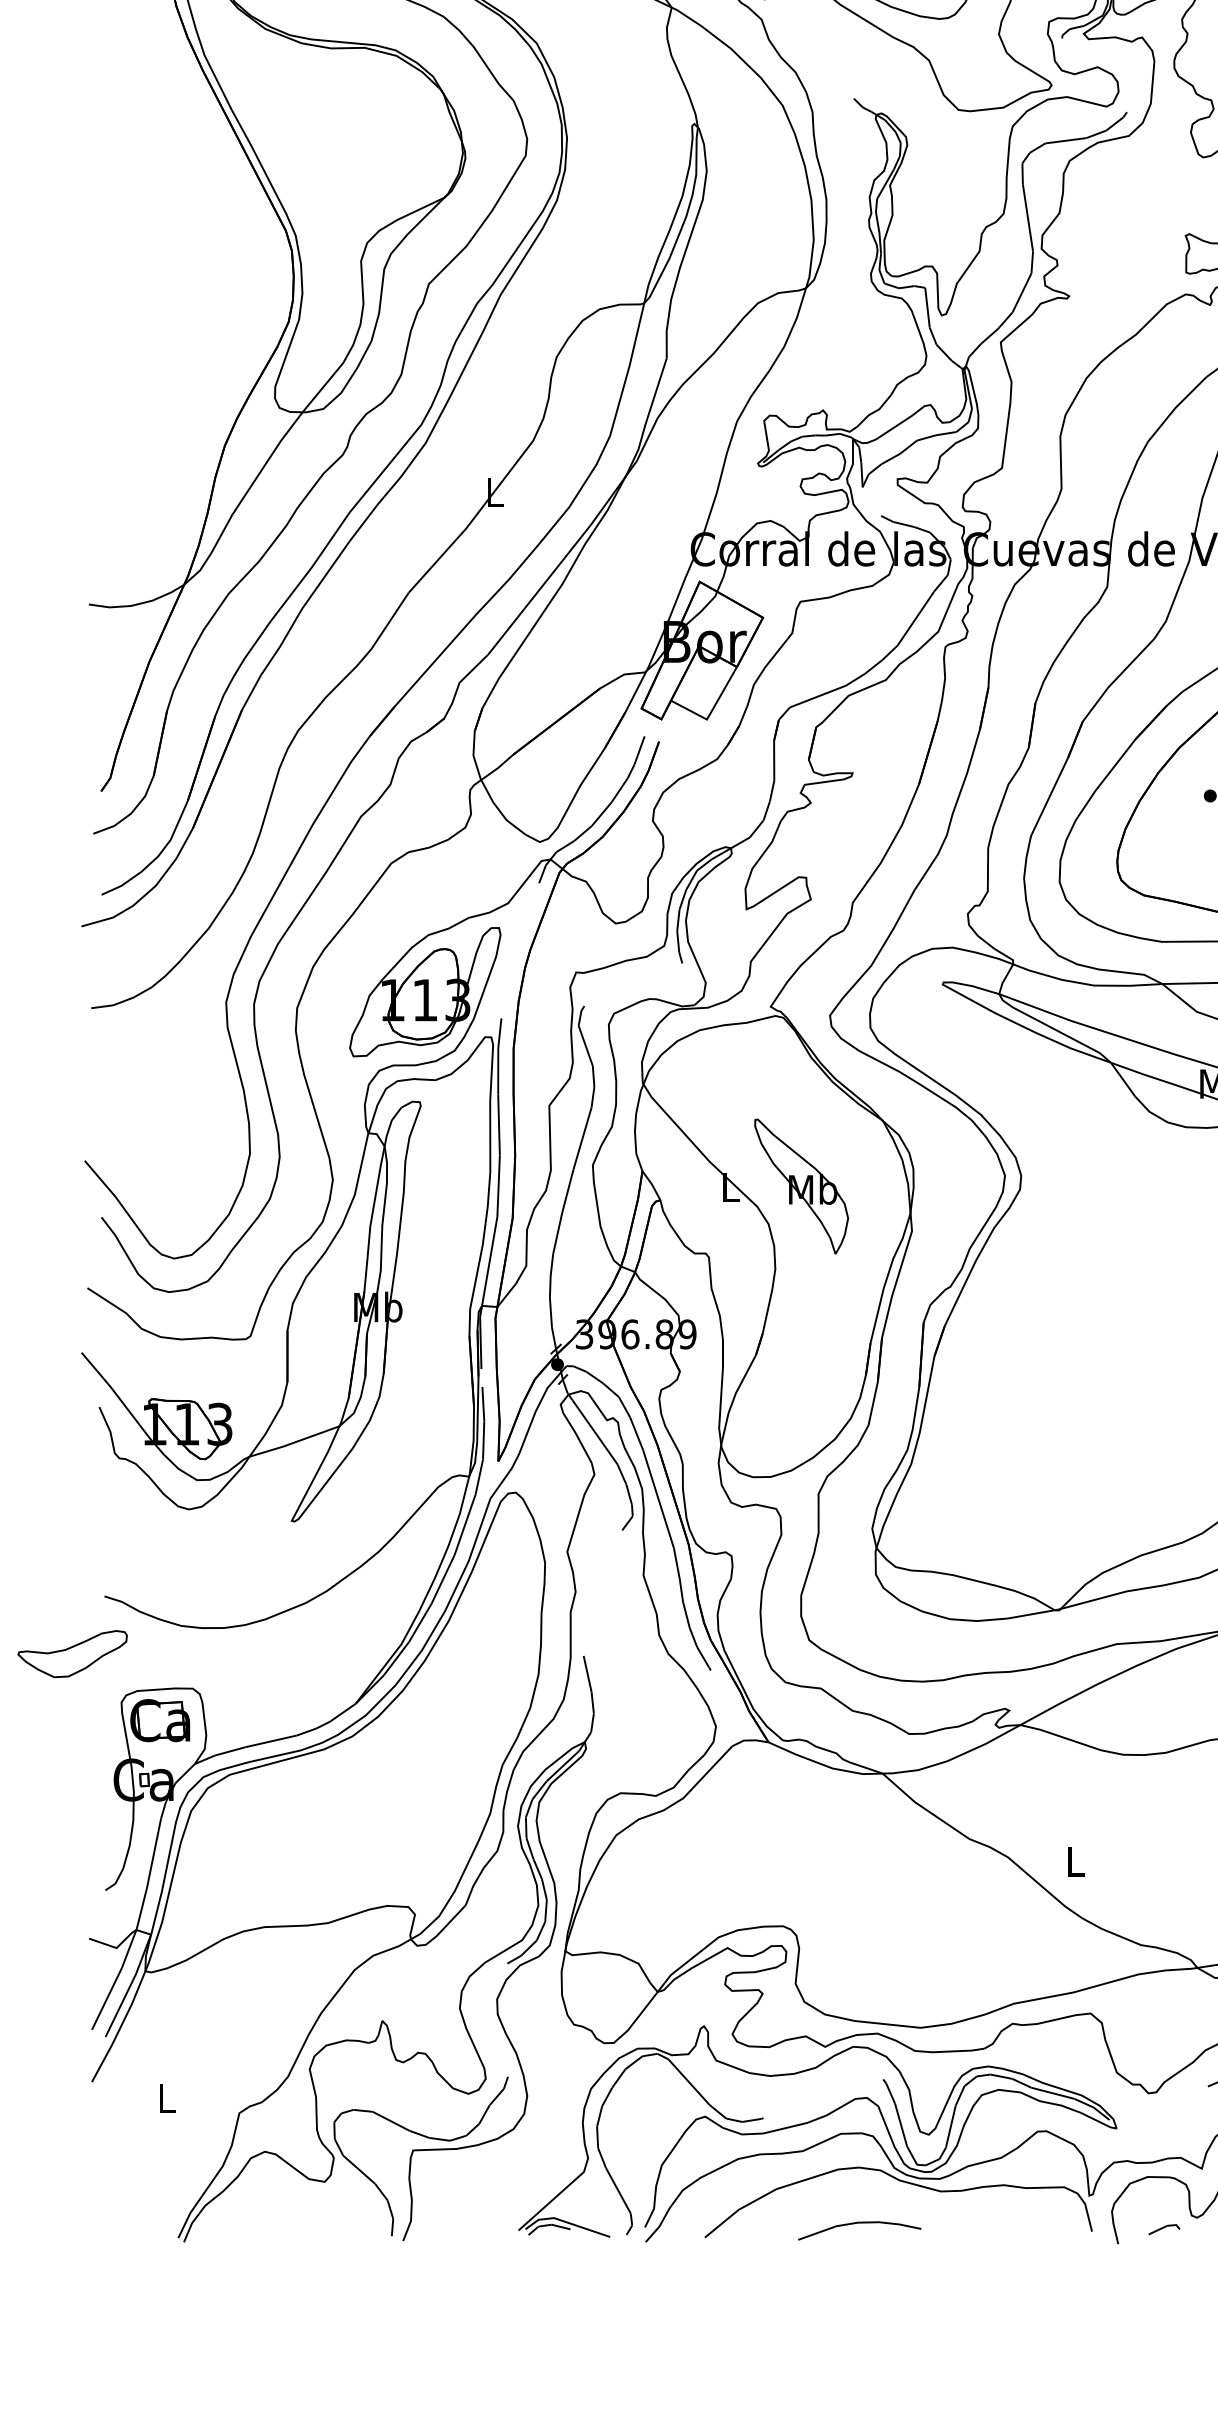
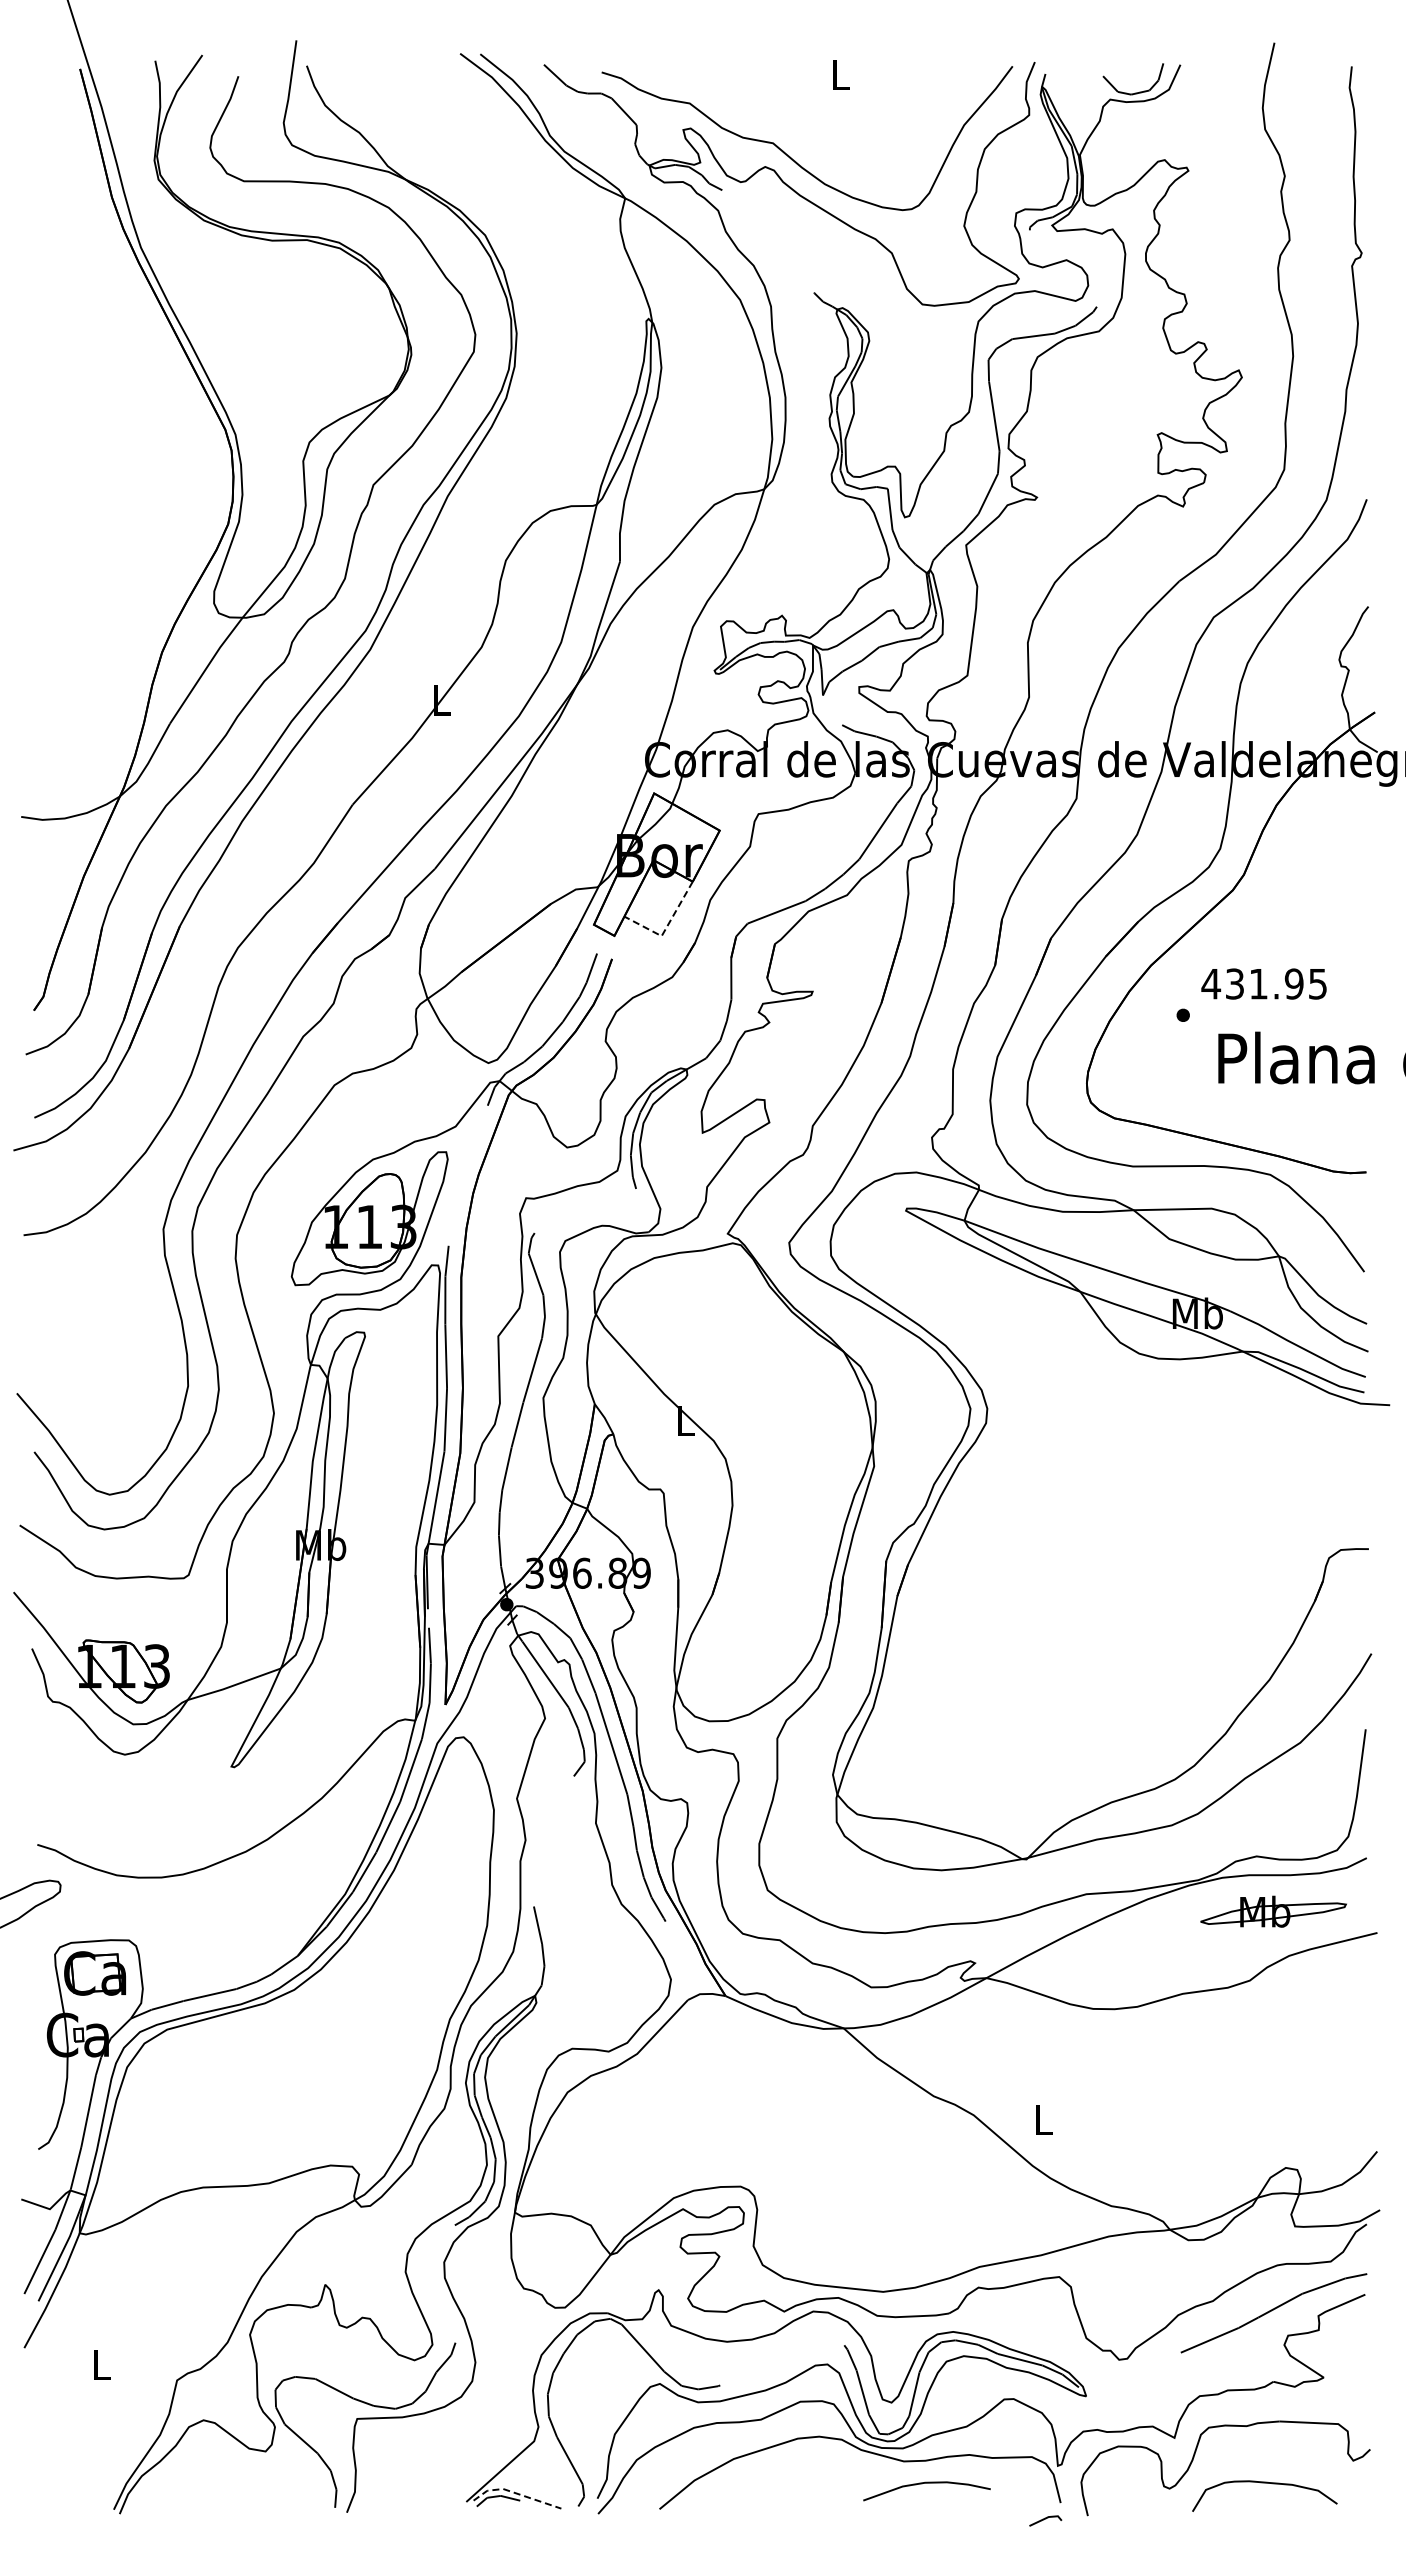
line: (711, 712) -> (666, 928), solid -> dashed
part: (801, 1185) -> (759, 1419), removed
line: (565, 2222) -> (515, 2493), solid -> dashed
curve: (859, 2223) -> (926, 2483), moved
line: (1164, 2228) -> (1045, 2519), moved

